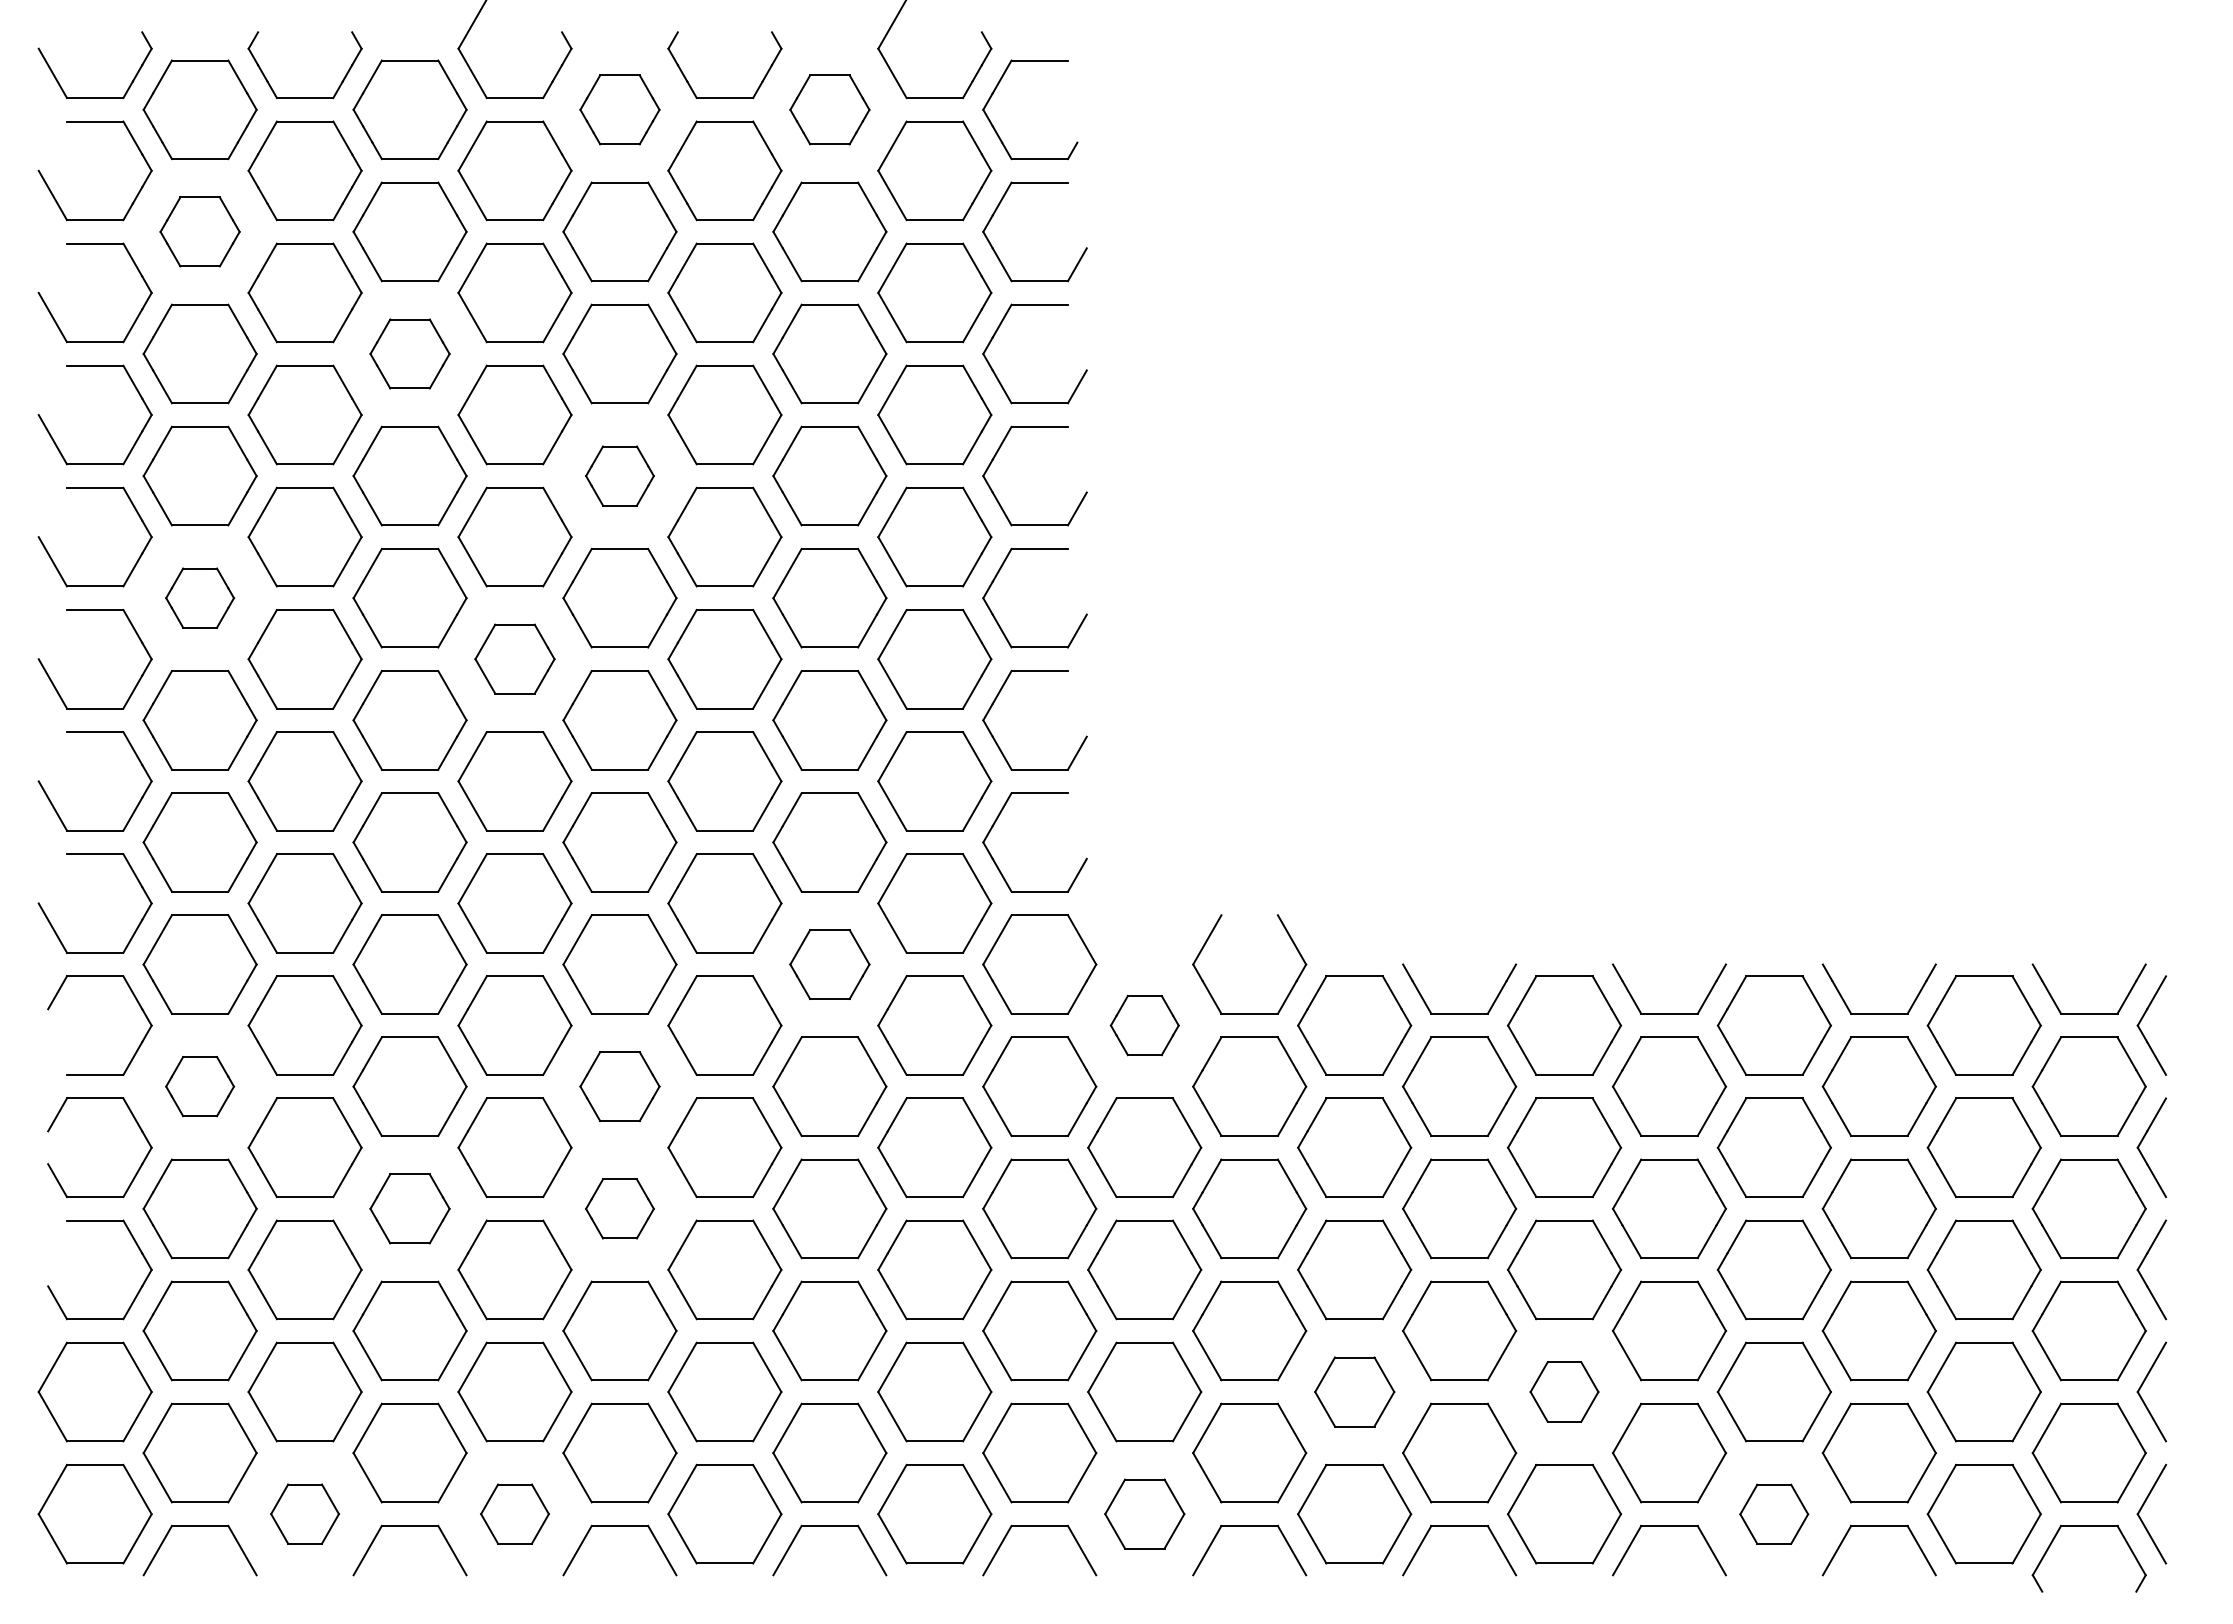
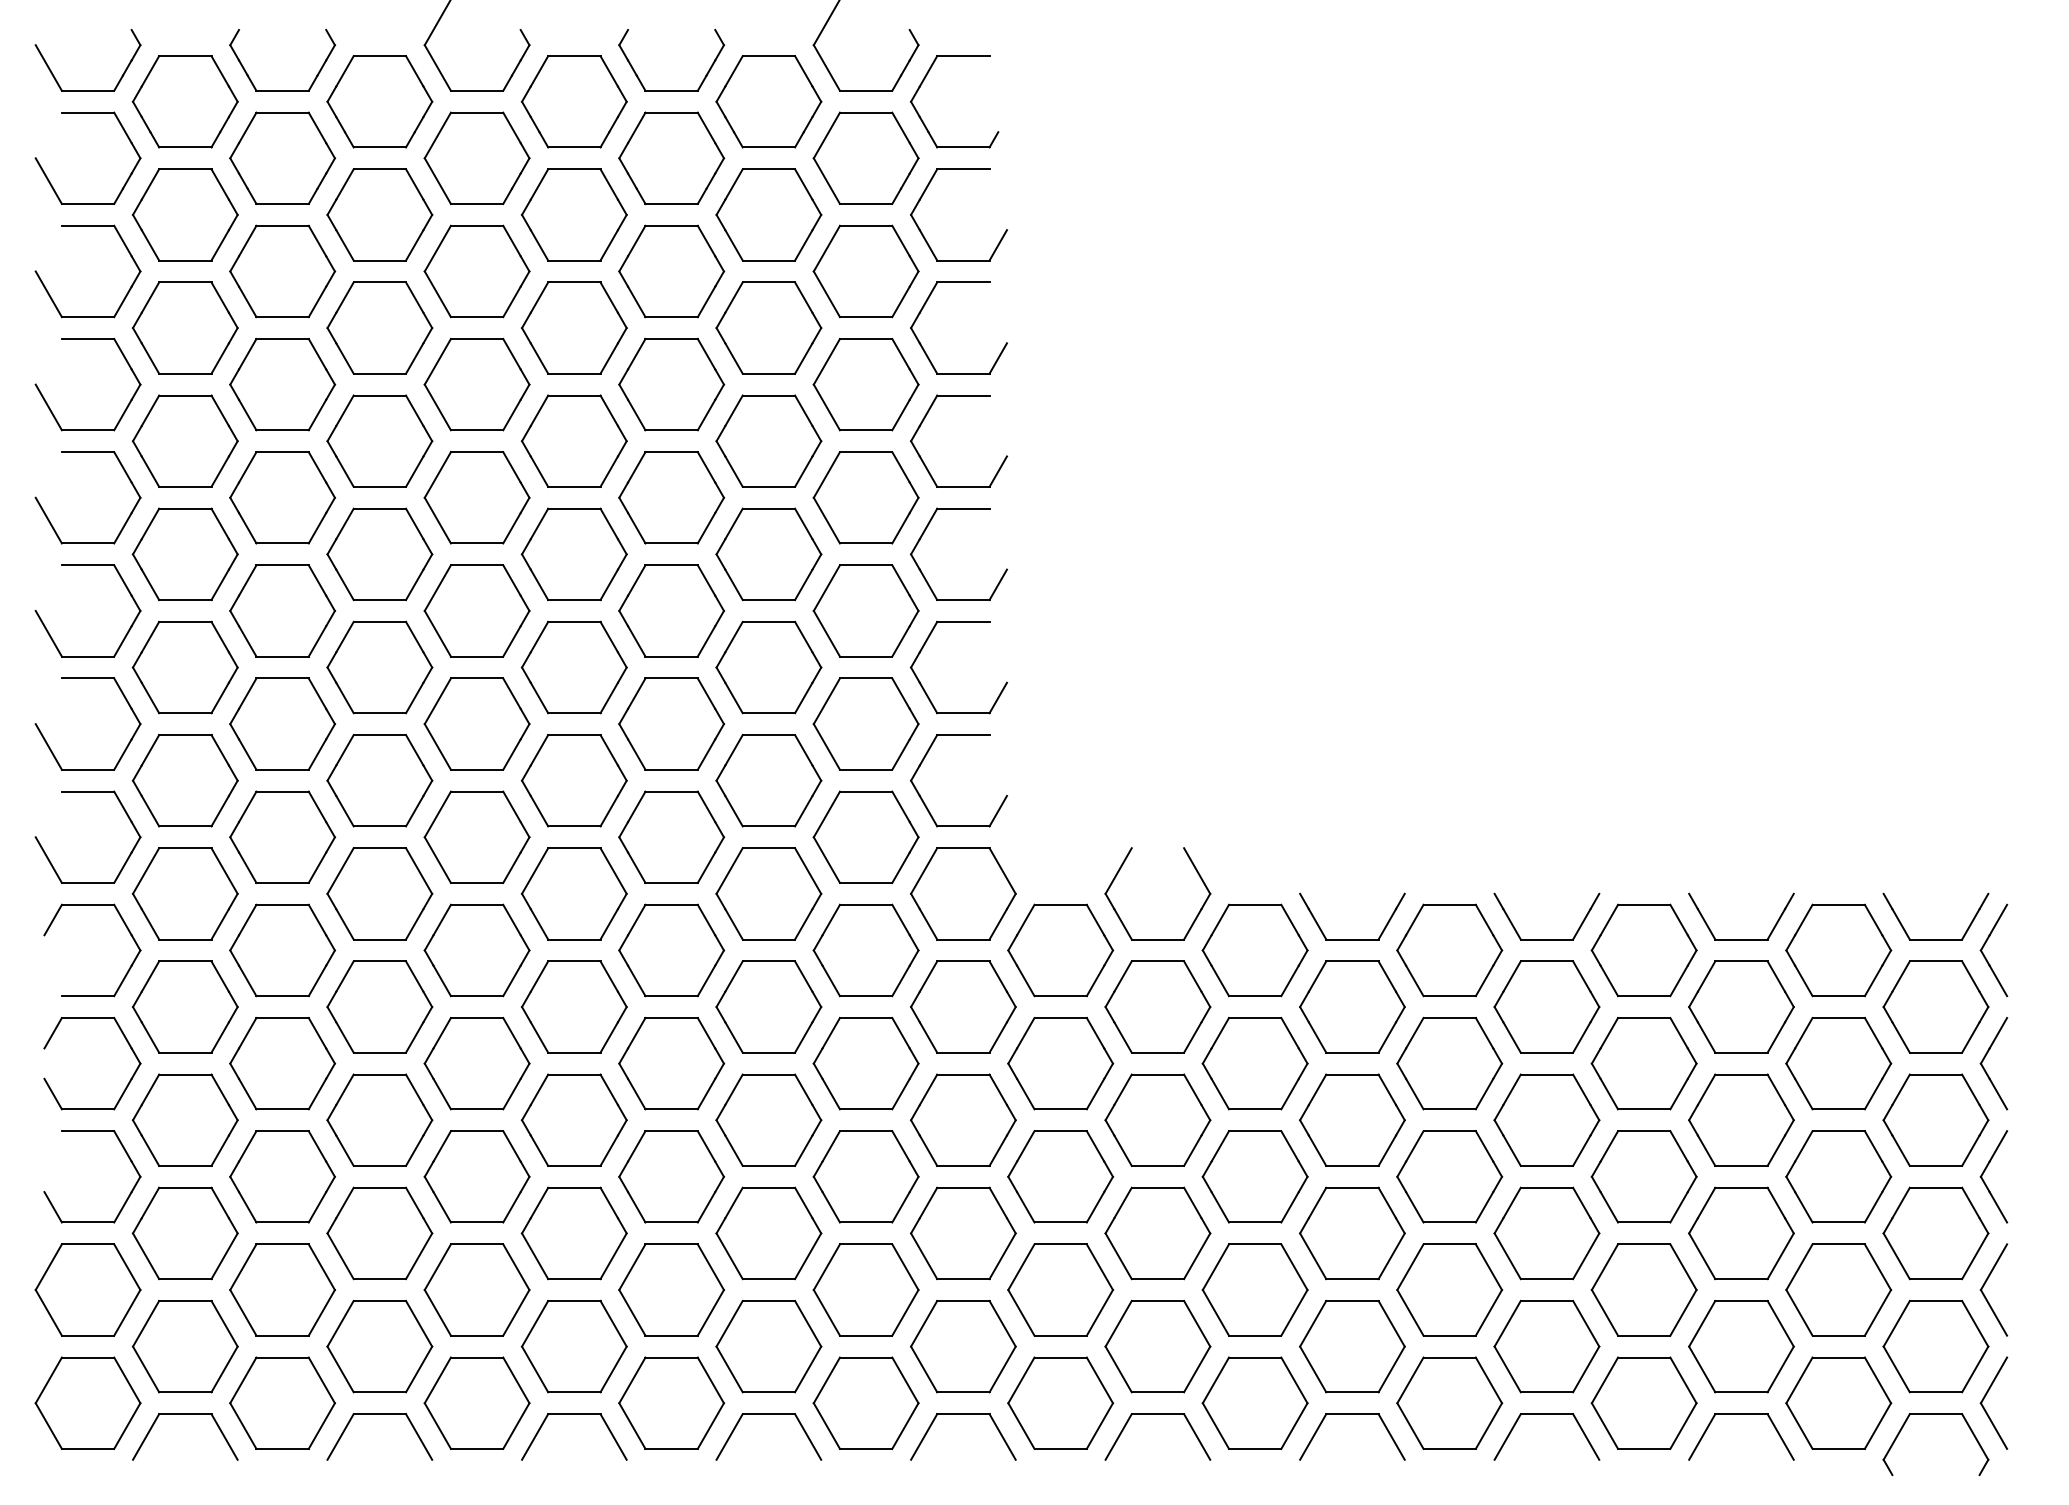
part: (619, 109) -> (573, 101), size x1.43
part: (829, 109) -> (768, 101), size x1.43
part: (199, 231) -> (184, 214), size x1.43
part: (409, 353) -> (379, 327), size x1.43
part: (619, 475) -> (573, 440), size x1.67
part: (199, 597) -> (184, 553), size x1.67
part: (514, 658) -> (476, 610), size x1.43
part: (829, 964) -> (768, 893), size x1.43
part: (1144, 1025) -> (1060, 950), size x1.67
part: (199, 1086) -> (184, 1006), size x1.67
part: (619, 1086) -> (573, 1006), size x1.43
part: (409, 1208) -> (379, 1119), size x1.43
part: (619, 1208) -> (573, 1119), size x1.67
part: (1354, 1391) -> (1255, 1289), size x1.43
part: (1564, 1391) -> (1449, 1289), size x1.67
part: (304, 1513) -> (282, 1402), size x1.67
part: (514, 1513) -> (476, 1402), size x1.67
part: (1144, 1513) -> (1060, 1402), size x1.43
part: (1773, 1514) -> (1643, 1403), size x1.67

